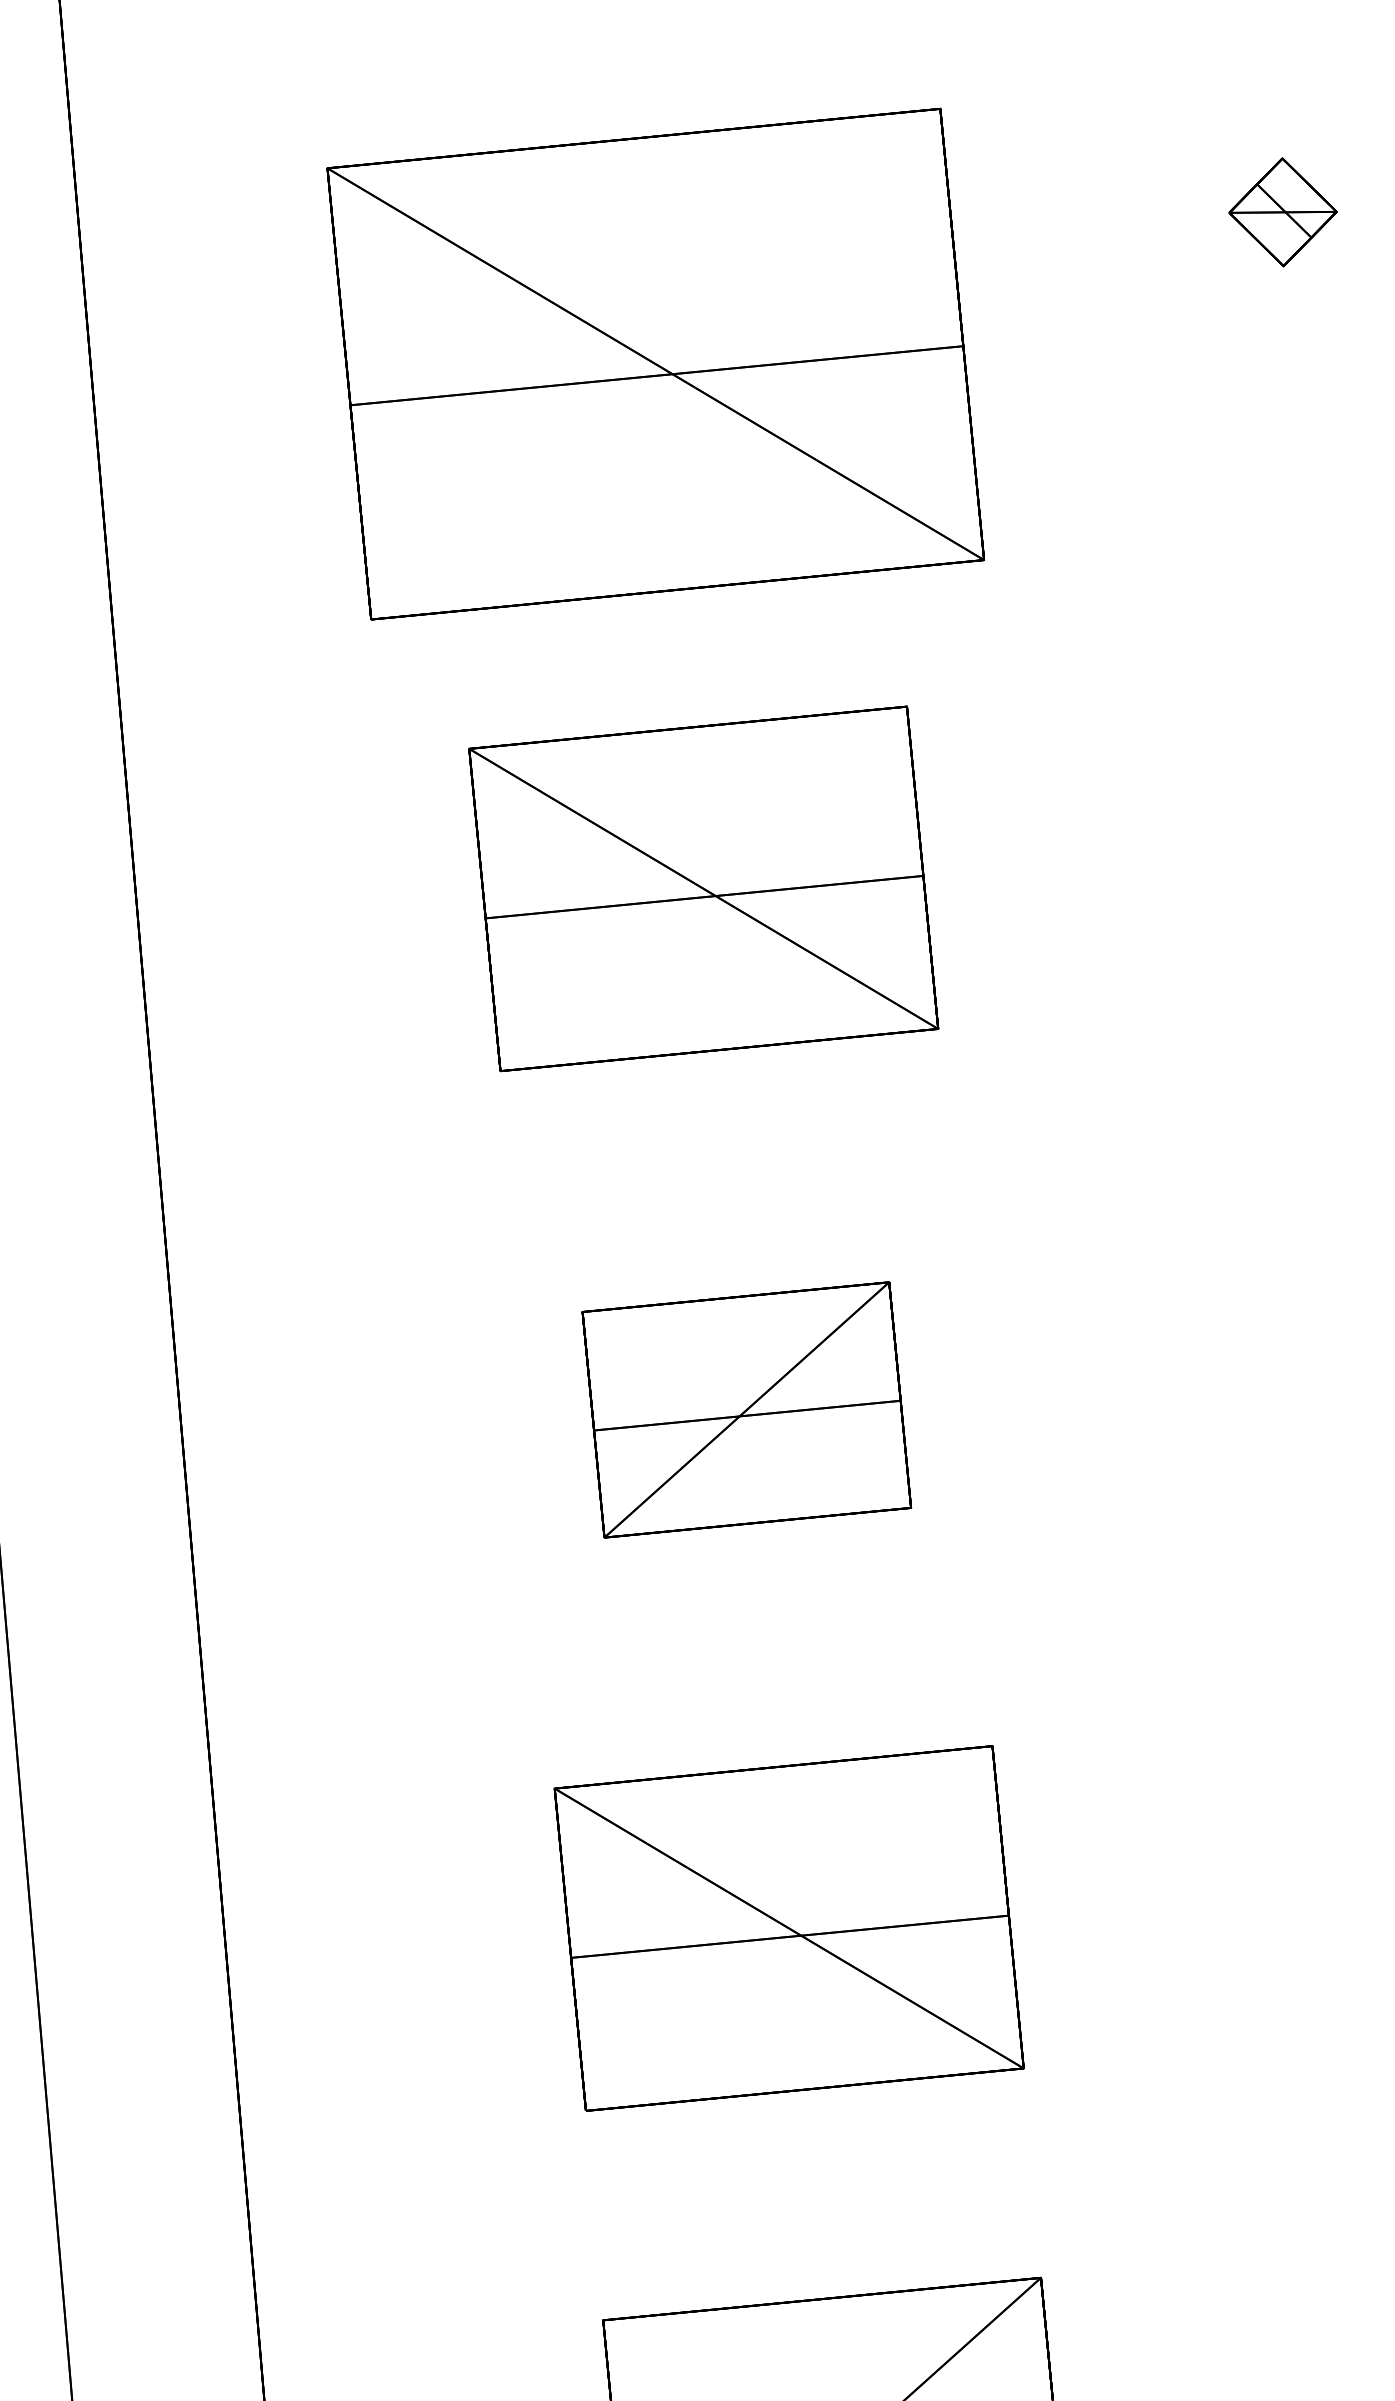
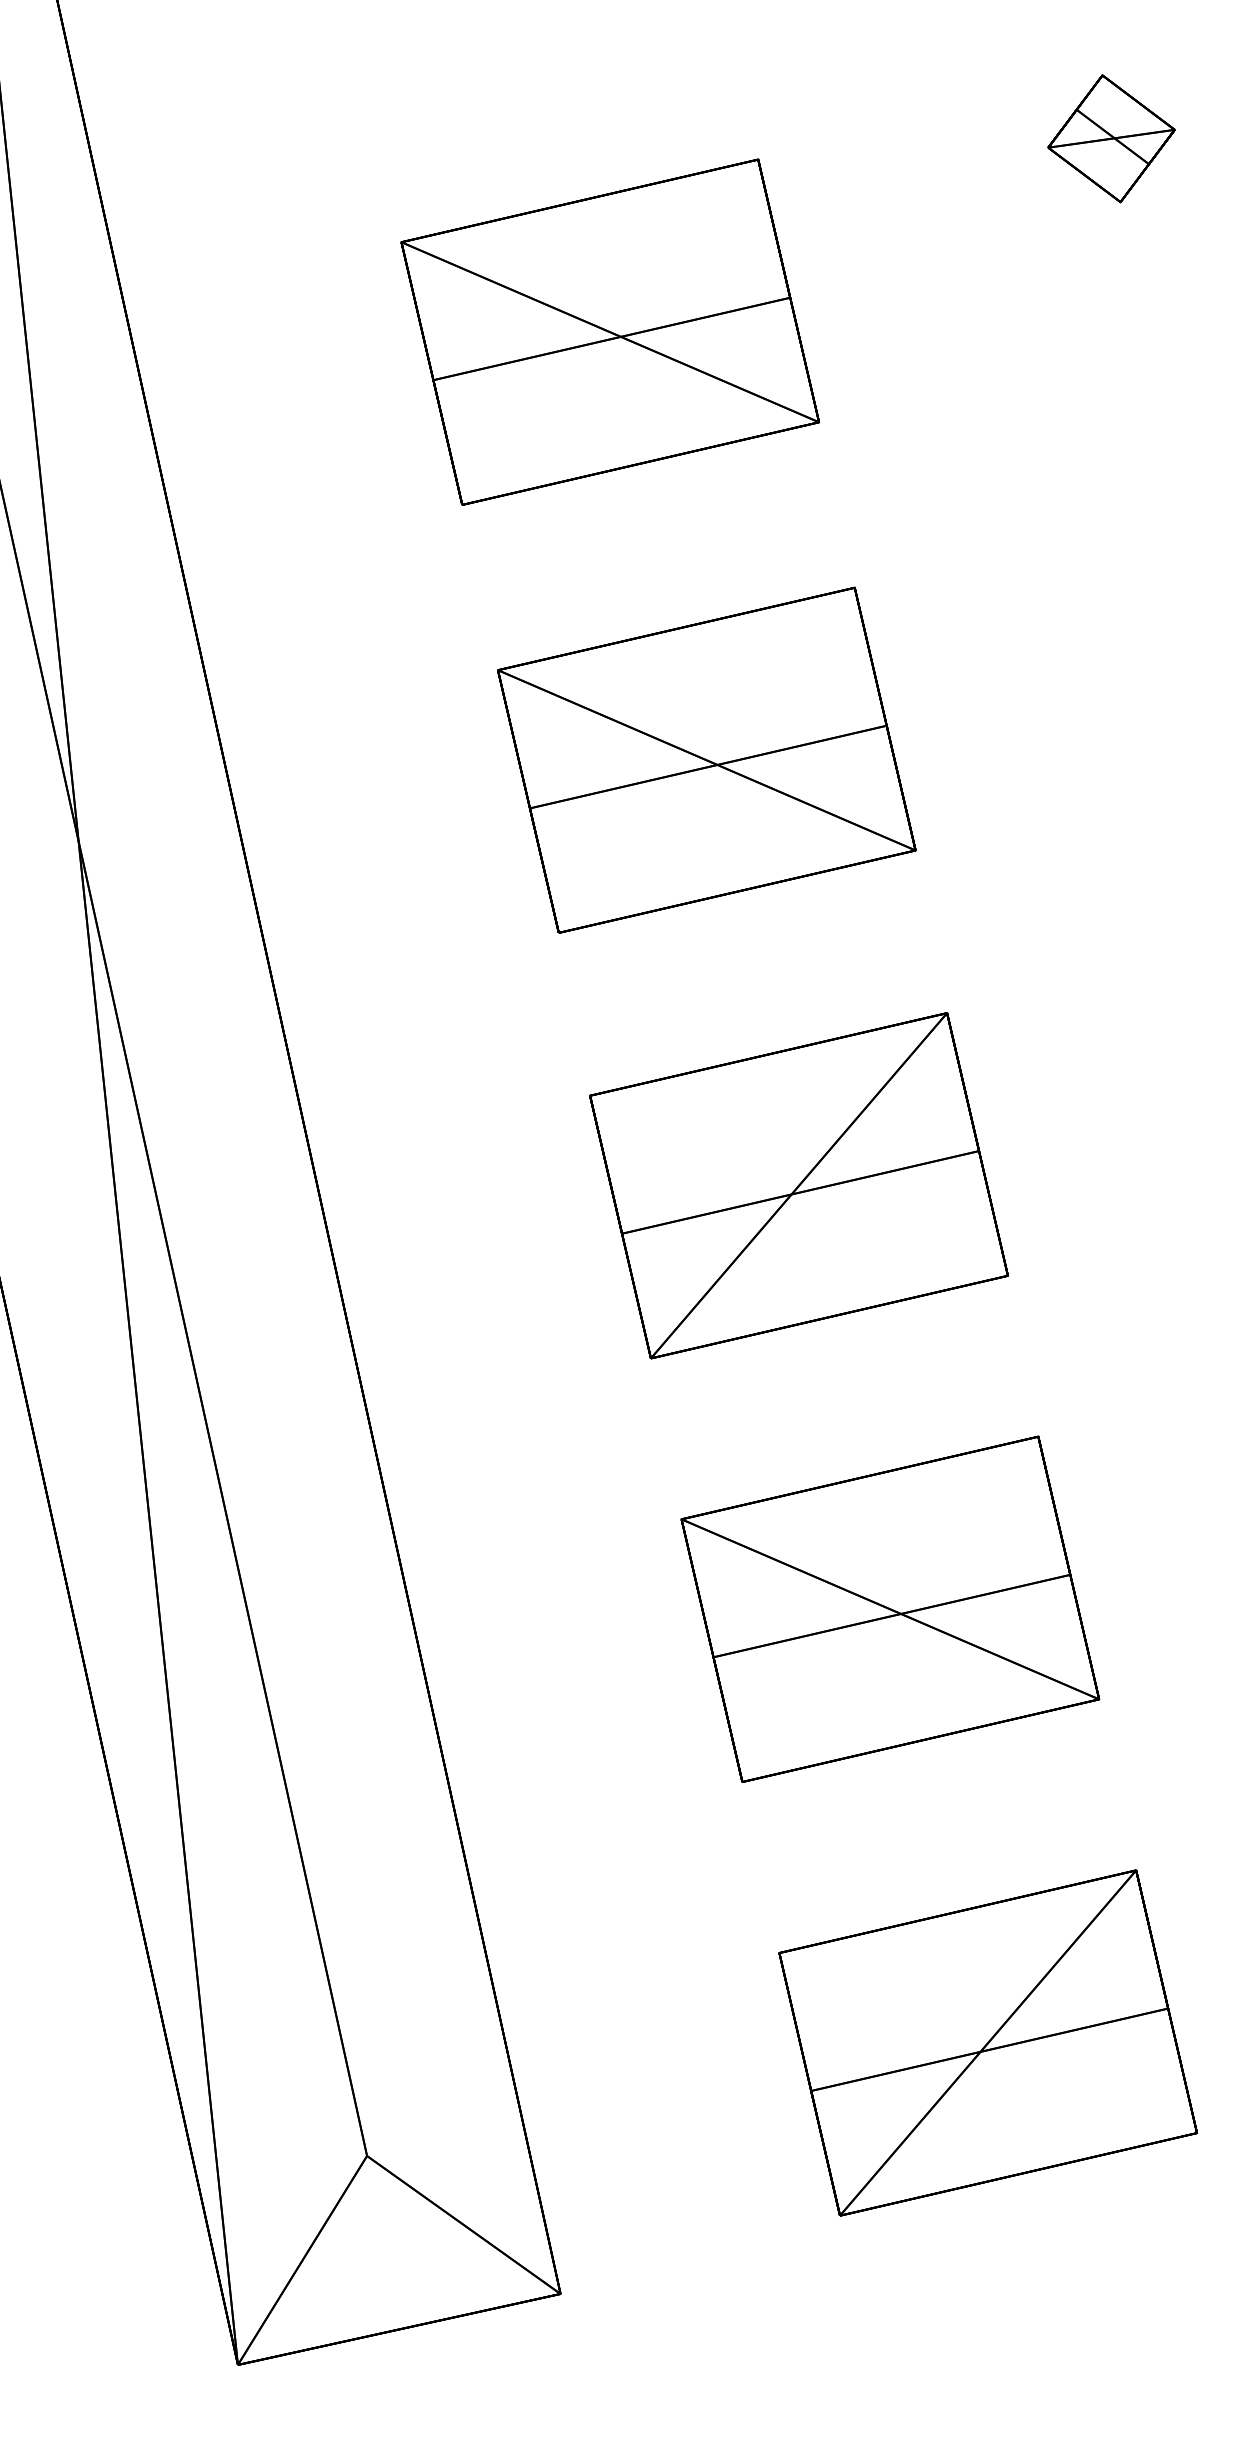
part: (1283, 211) -> (1111, 138), size x1.43
part: (656, 363) -> (610, 331), size x0.71
part: (746, 1409) -> (798, 1185), size x1.43

